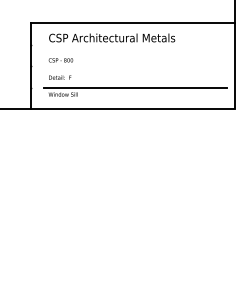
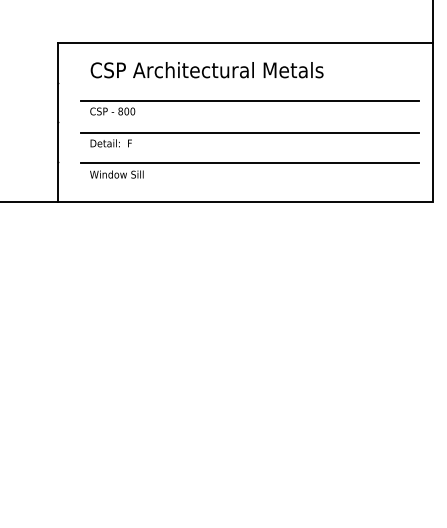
line: (134, 54) -> (248, 100), added
line: (134, 72) -> (248, 133), added

